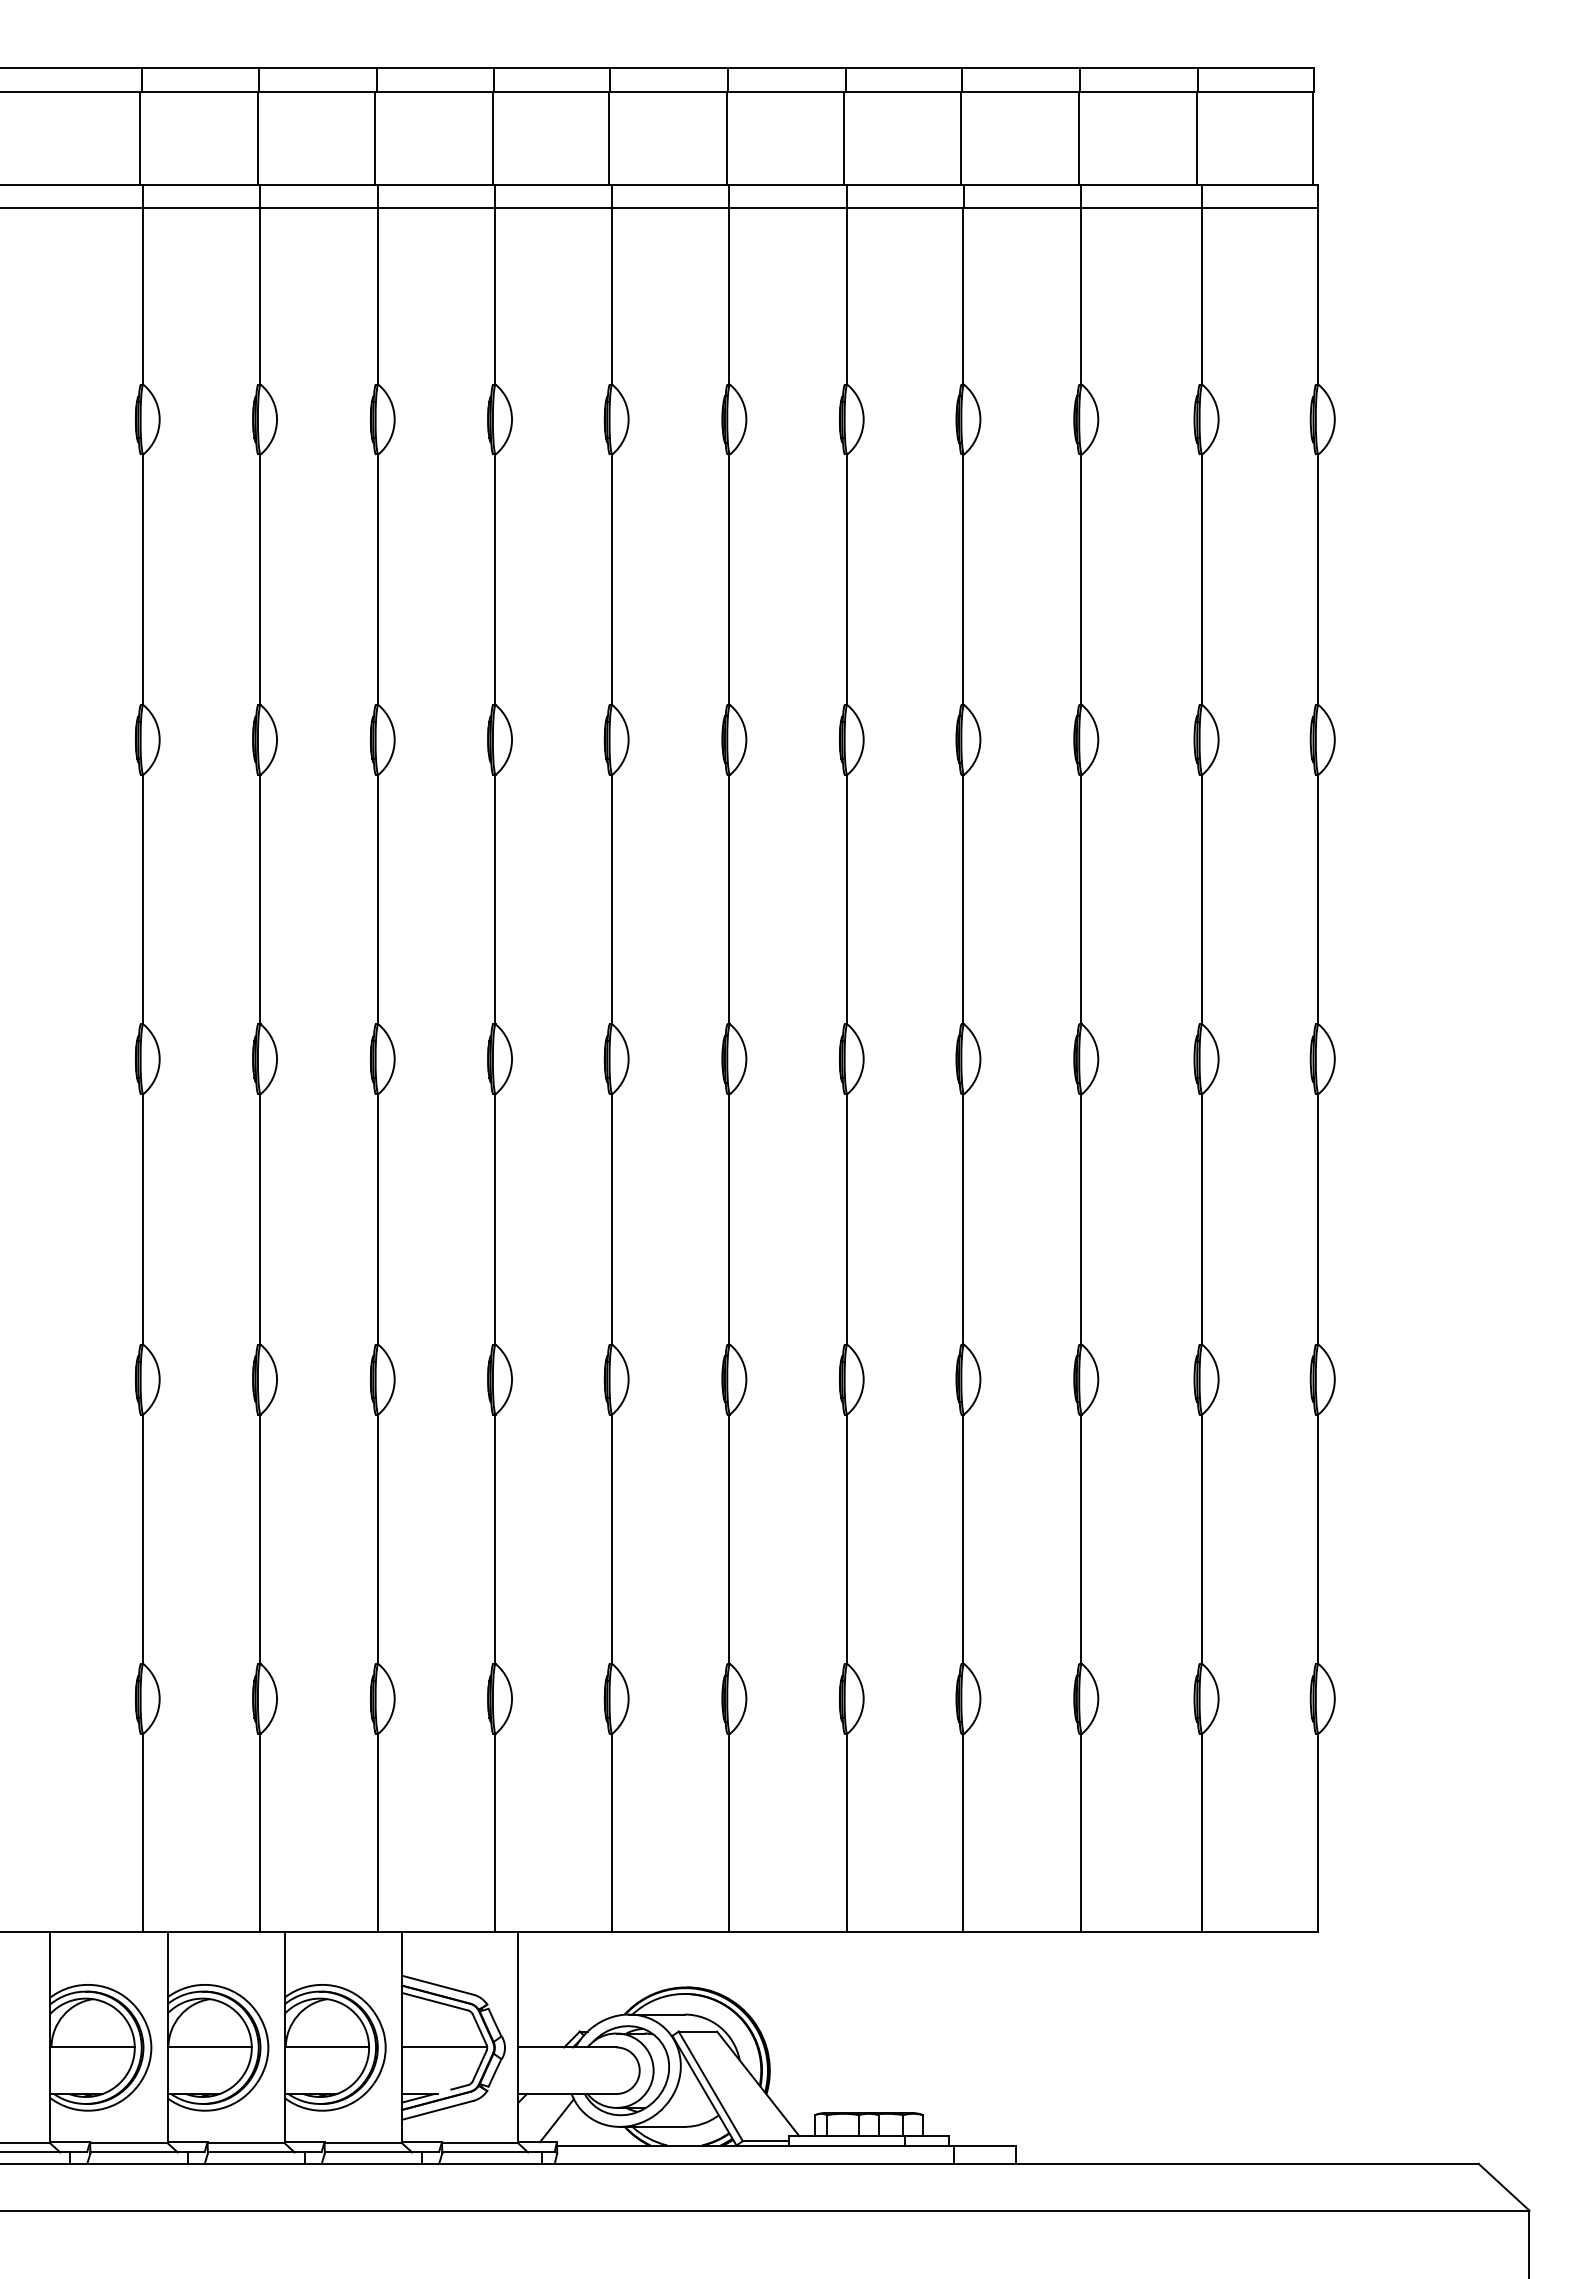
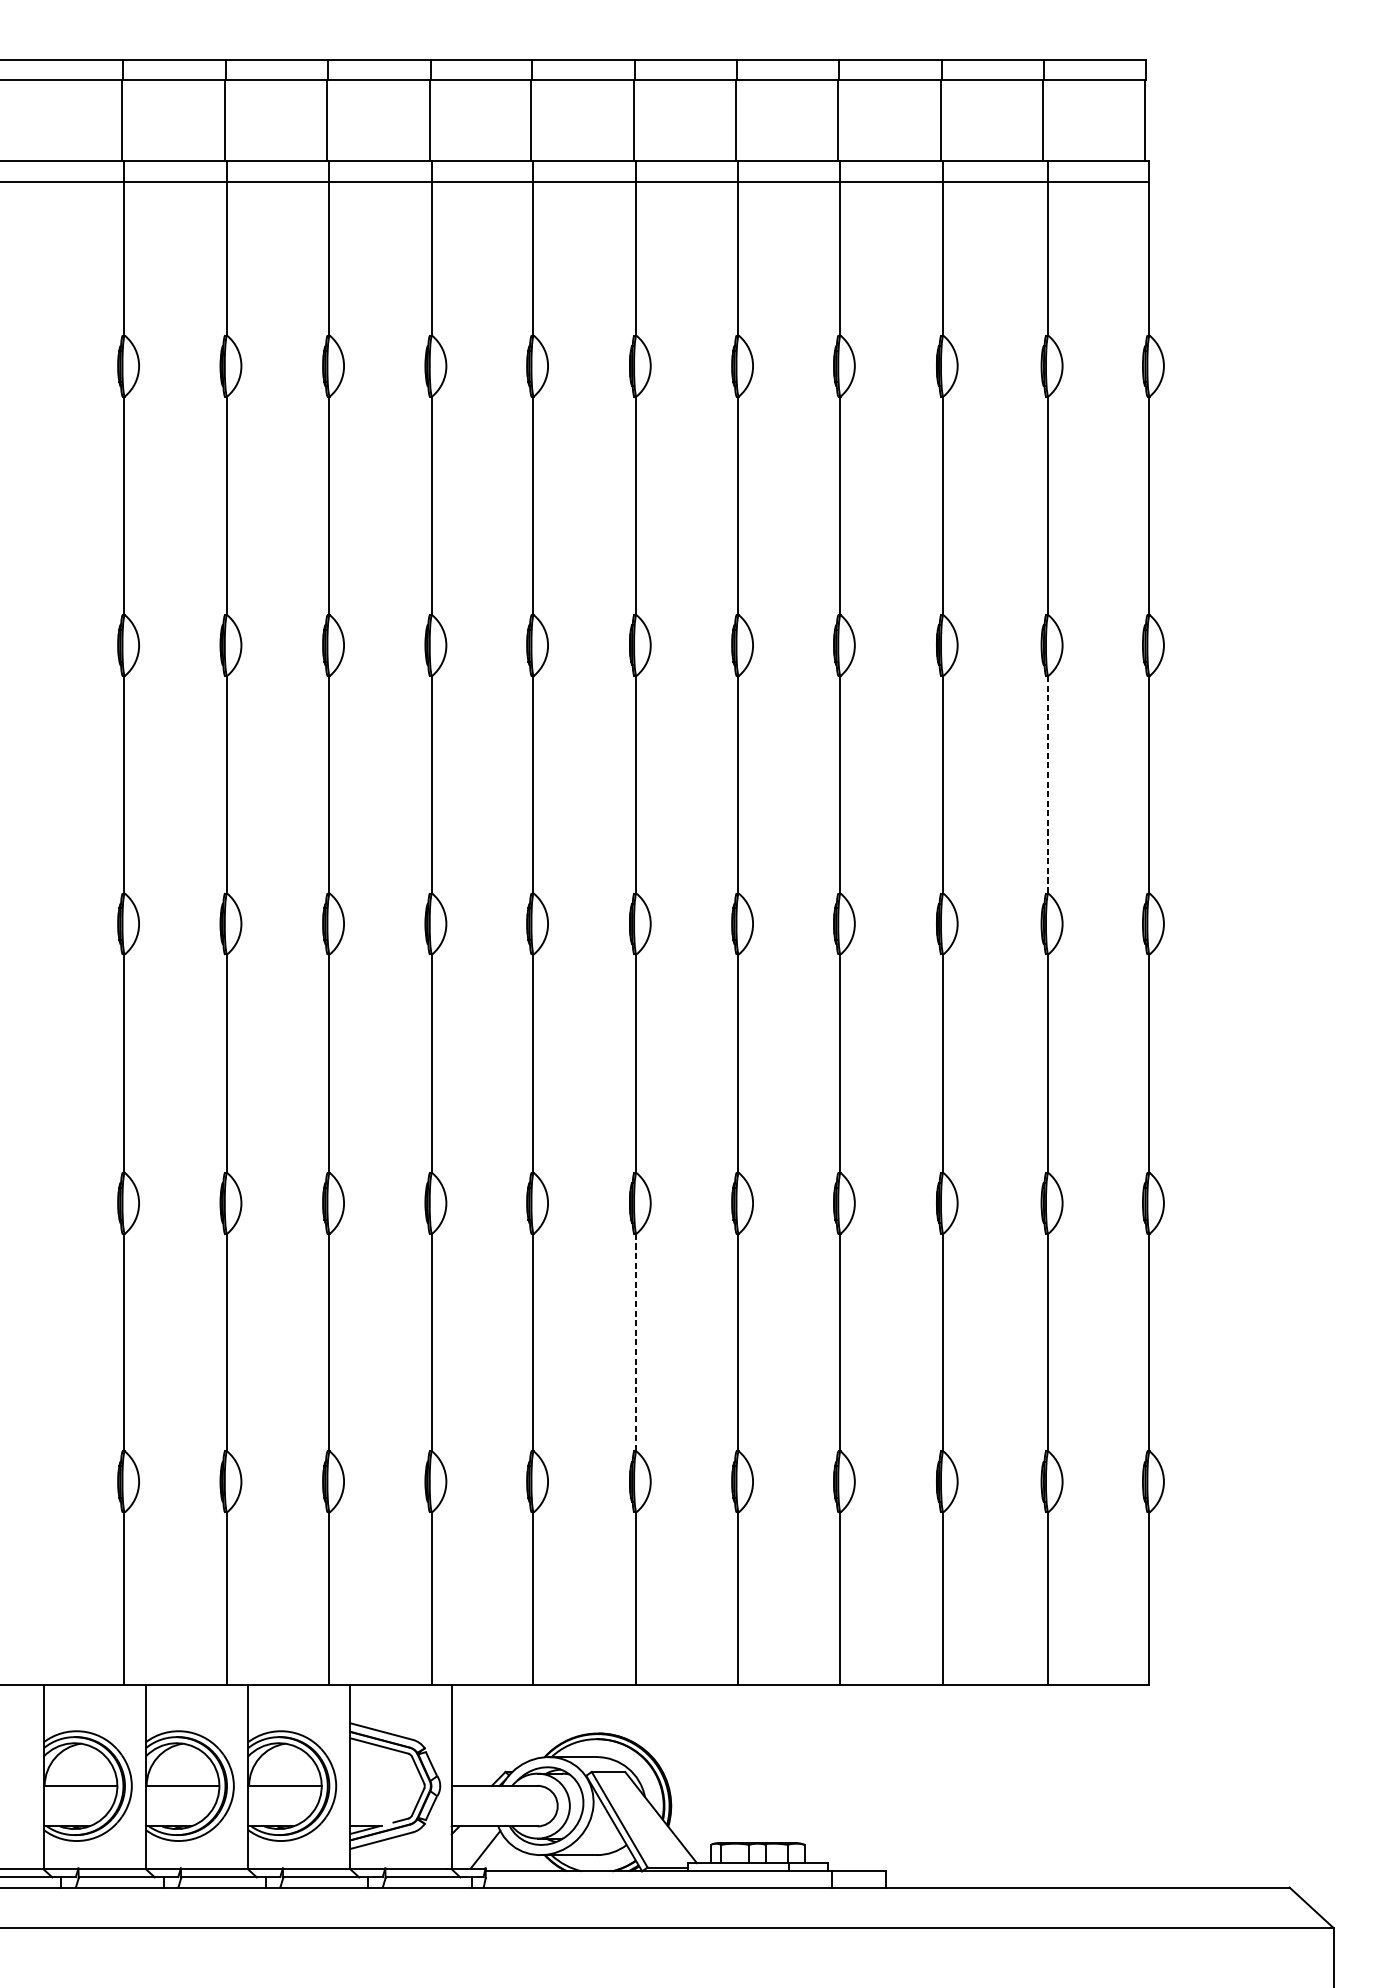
line: (1201, 899) -> (1047, 784), solid -> dashed
line: (729, 1539) -> (636, 1342), solid -> dashed
line: (444, 2047) -> (387, 1785), removed

